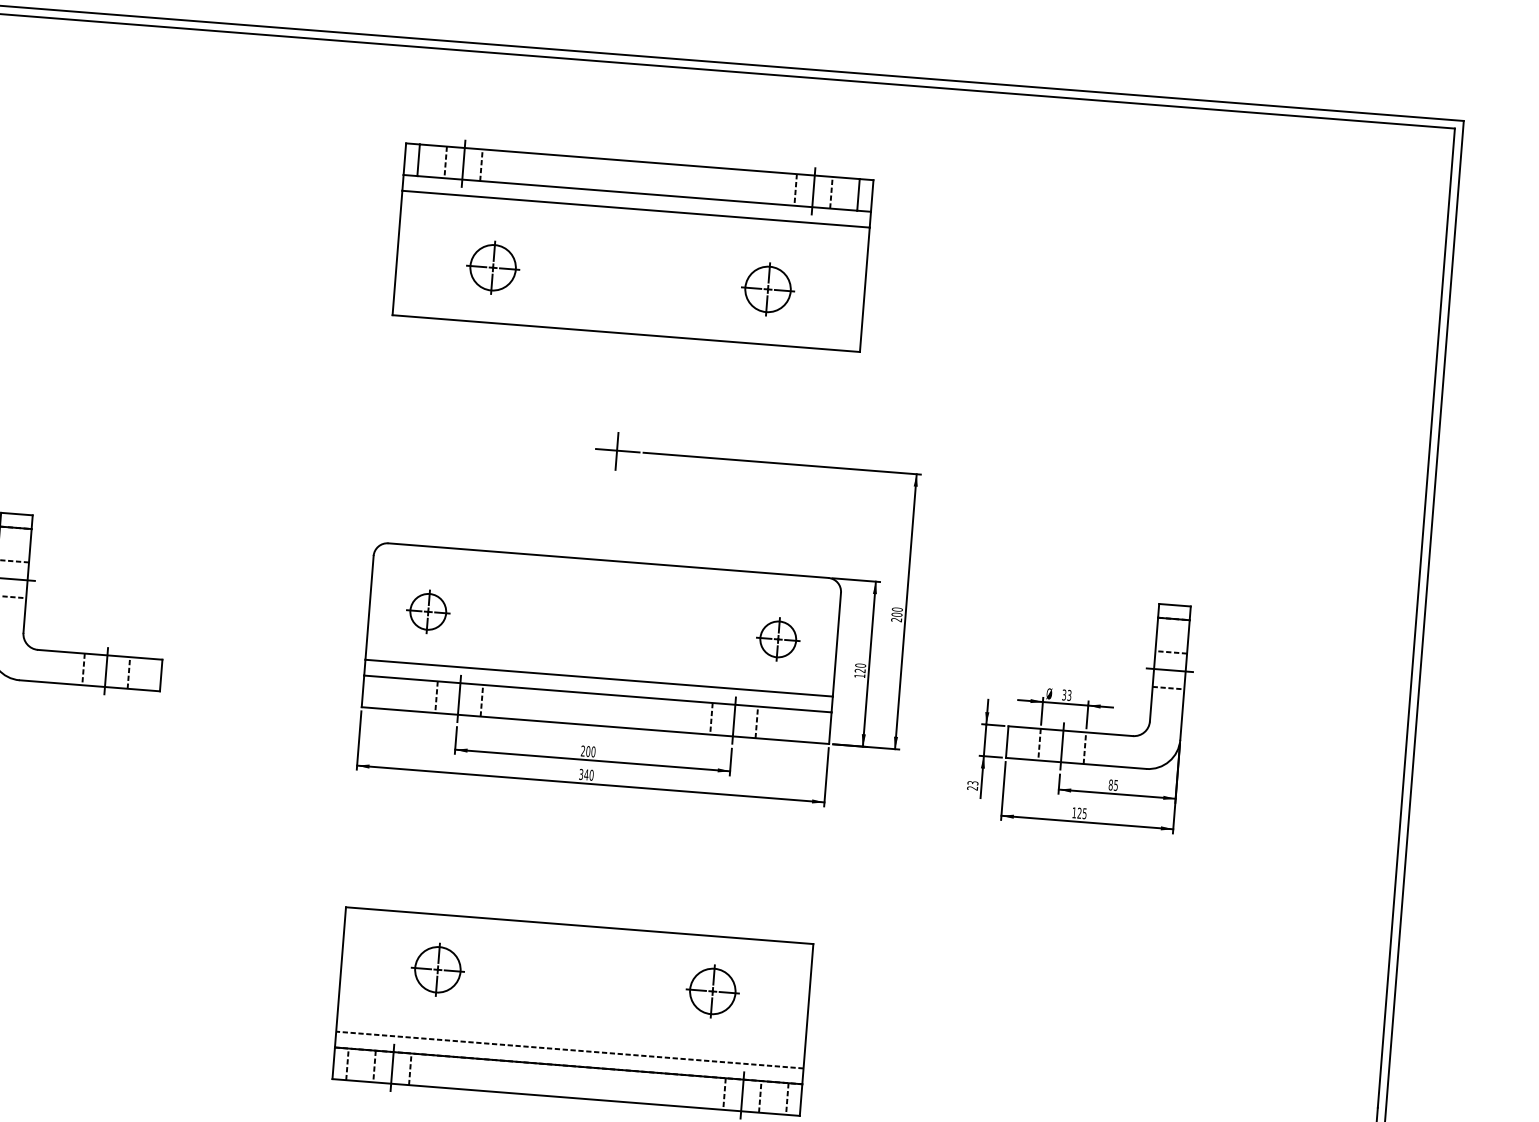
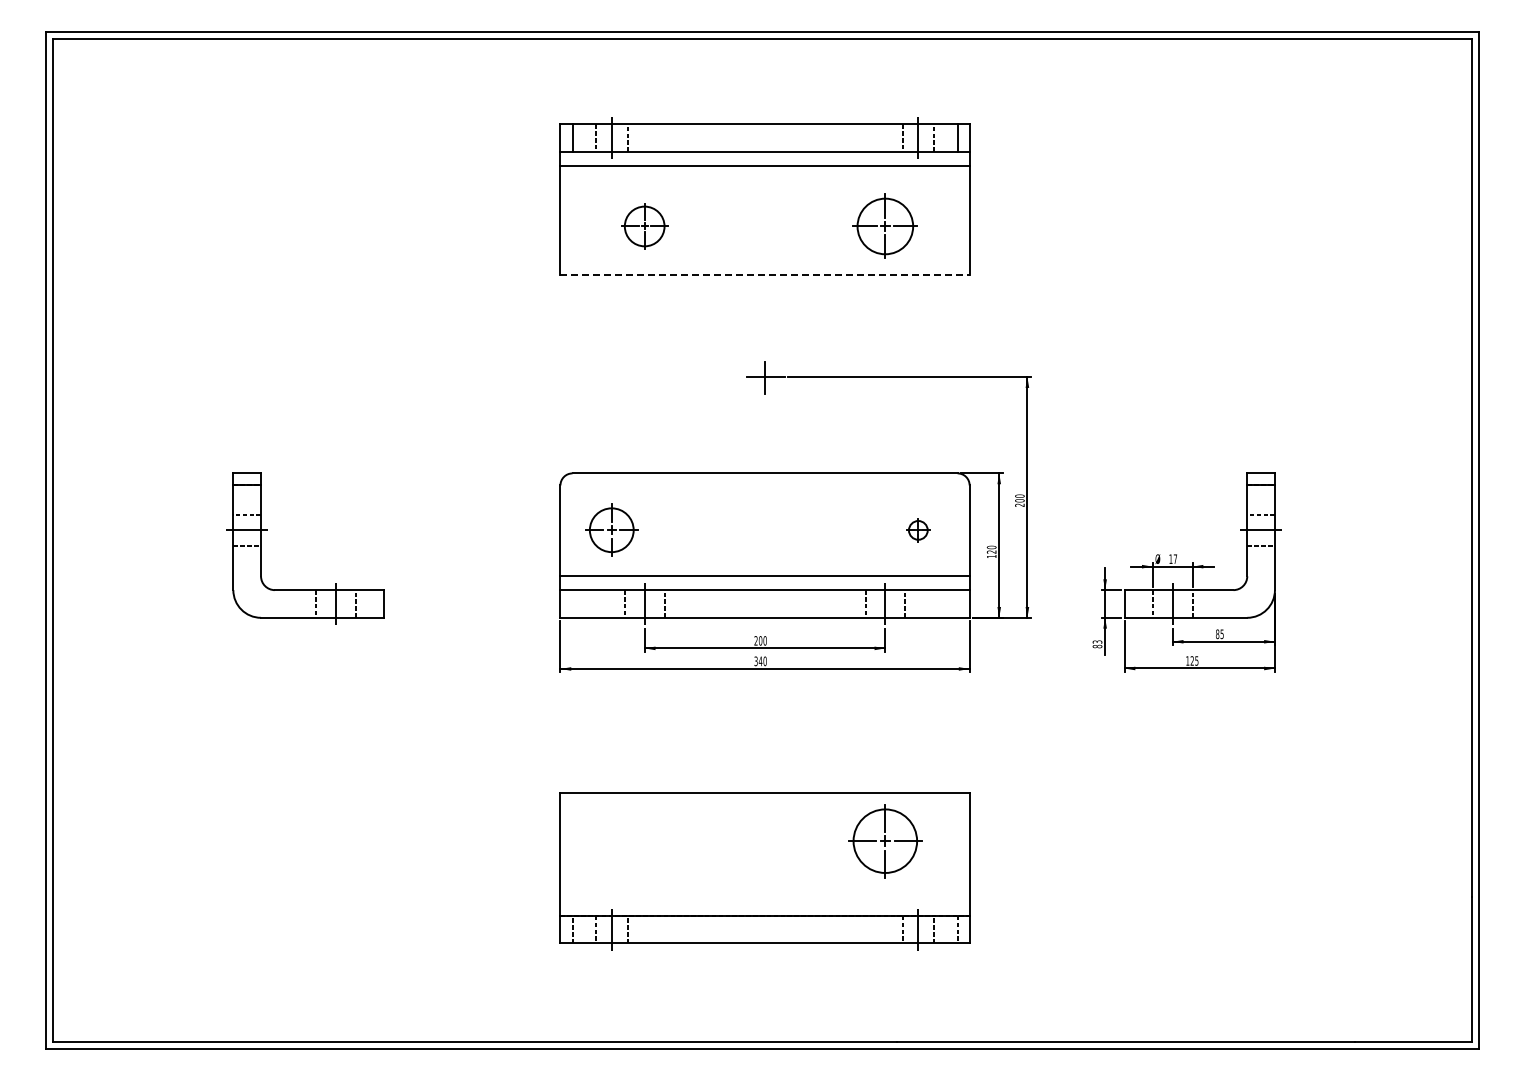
part: (768, 289) -> (885, 226), size x1.4
line: (626, 333) -> (765, 274), solid -> dashed
part: (427, 612) -> (611, 530), size x1.4
part: (778, 639) -> (918, 530), size x0.6
text: (1067, 695) -> (1173, 559), 33 -> 17
text: (972, 788) -> (1097, 646), 23 -> 83
part: (437, 969) -> (644, 840), removed
part: (712, 990) -> (885, 840), size x1.6
line: (569, 1049) -> (764, 901), removed

